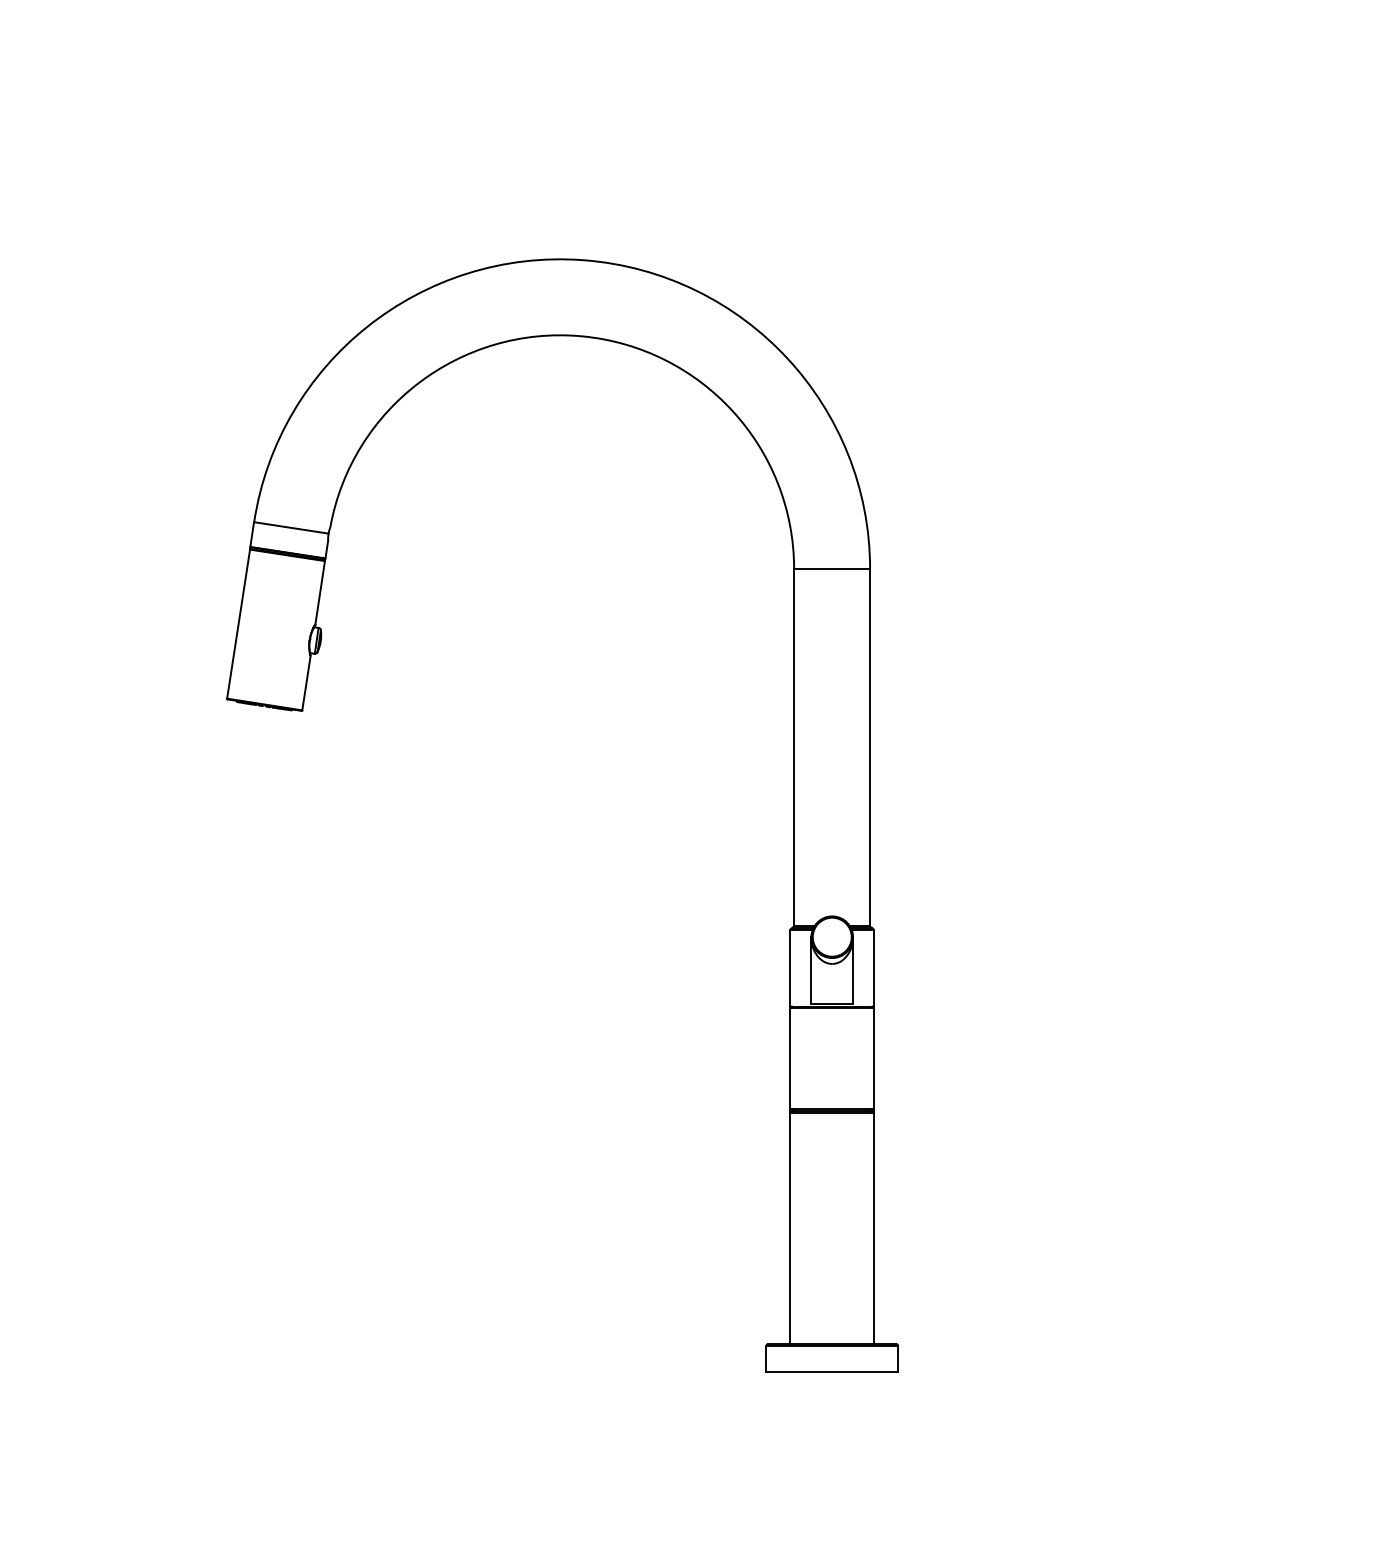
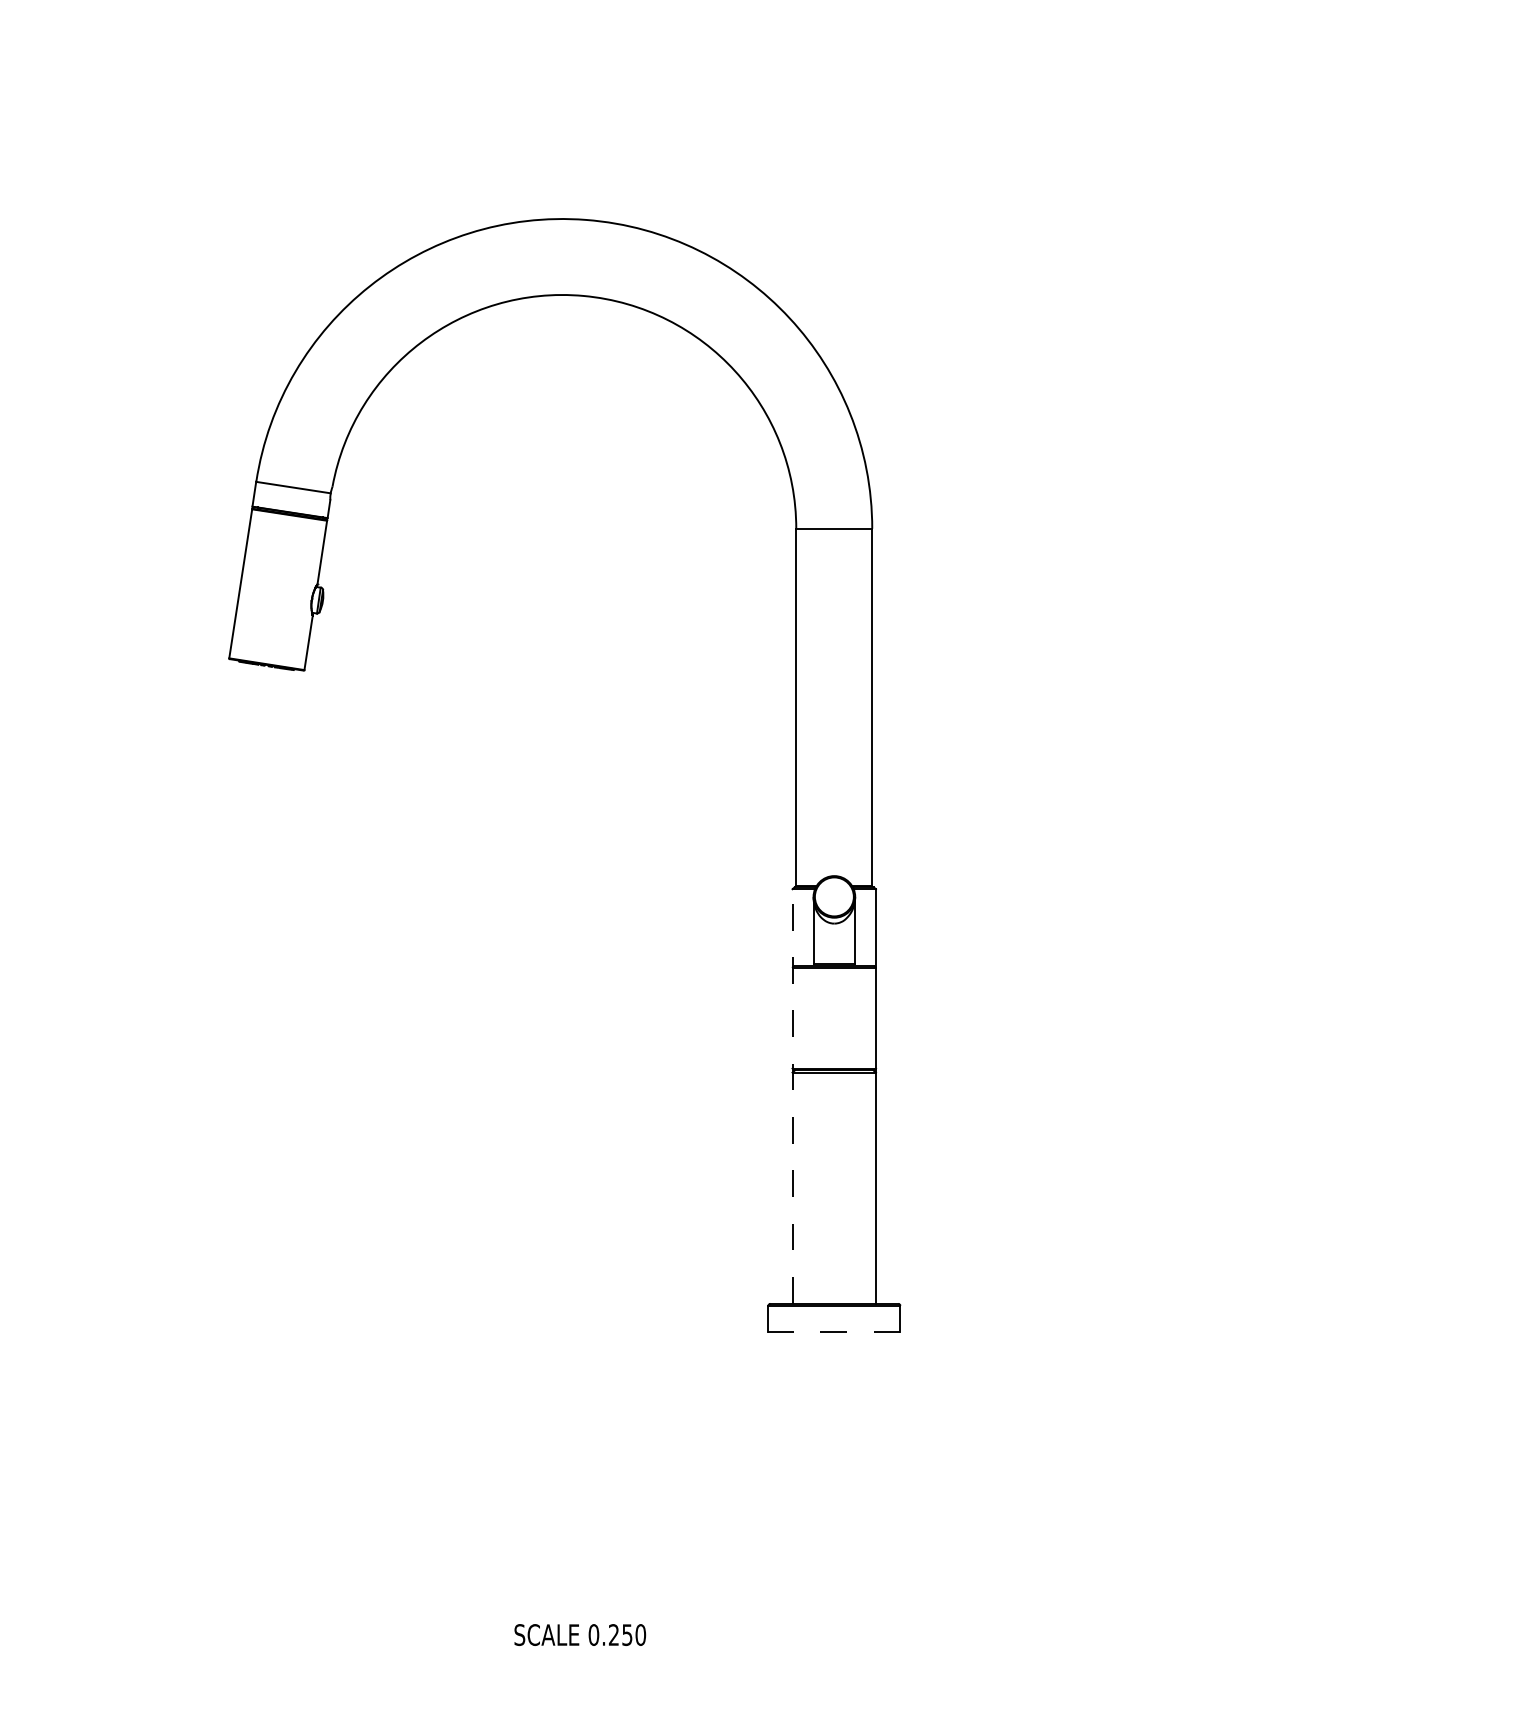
line: (790, 1135) -> (792, 1095), solid -> dashed
line: (832, 1371) -> (834, 1331), solid -> dashed

